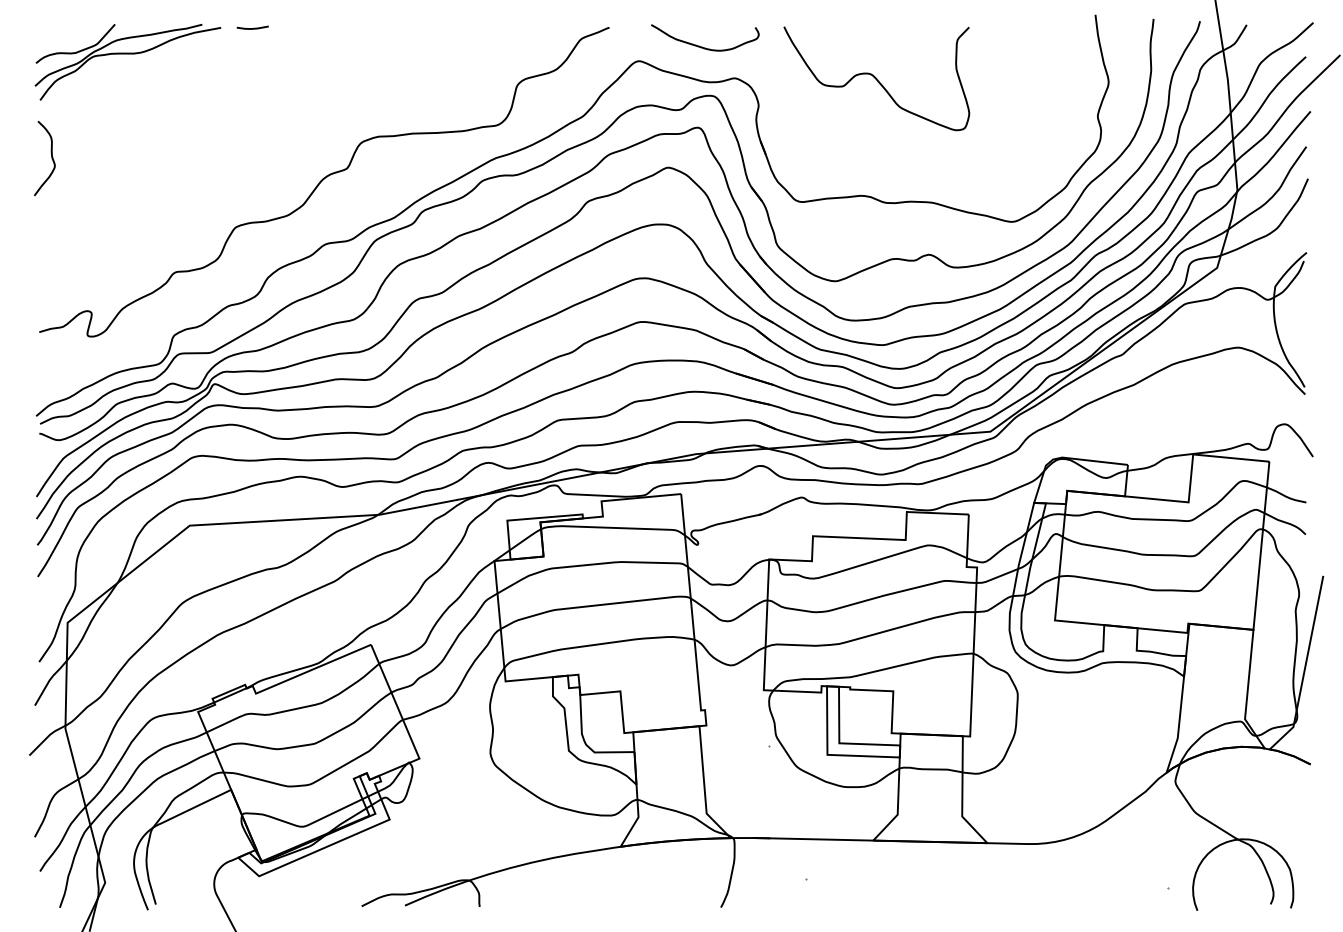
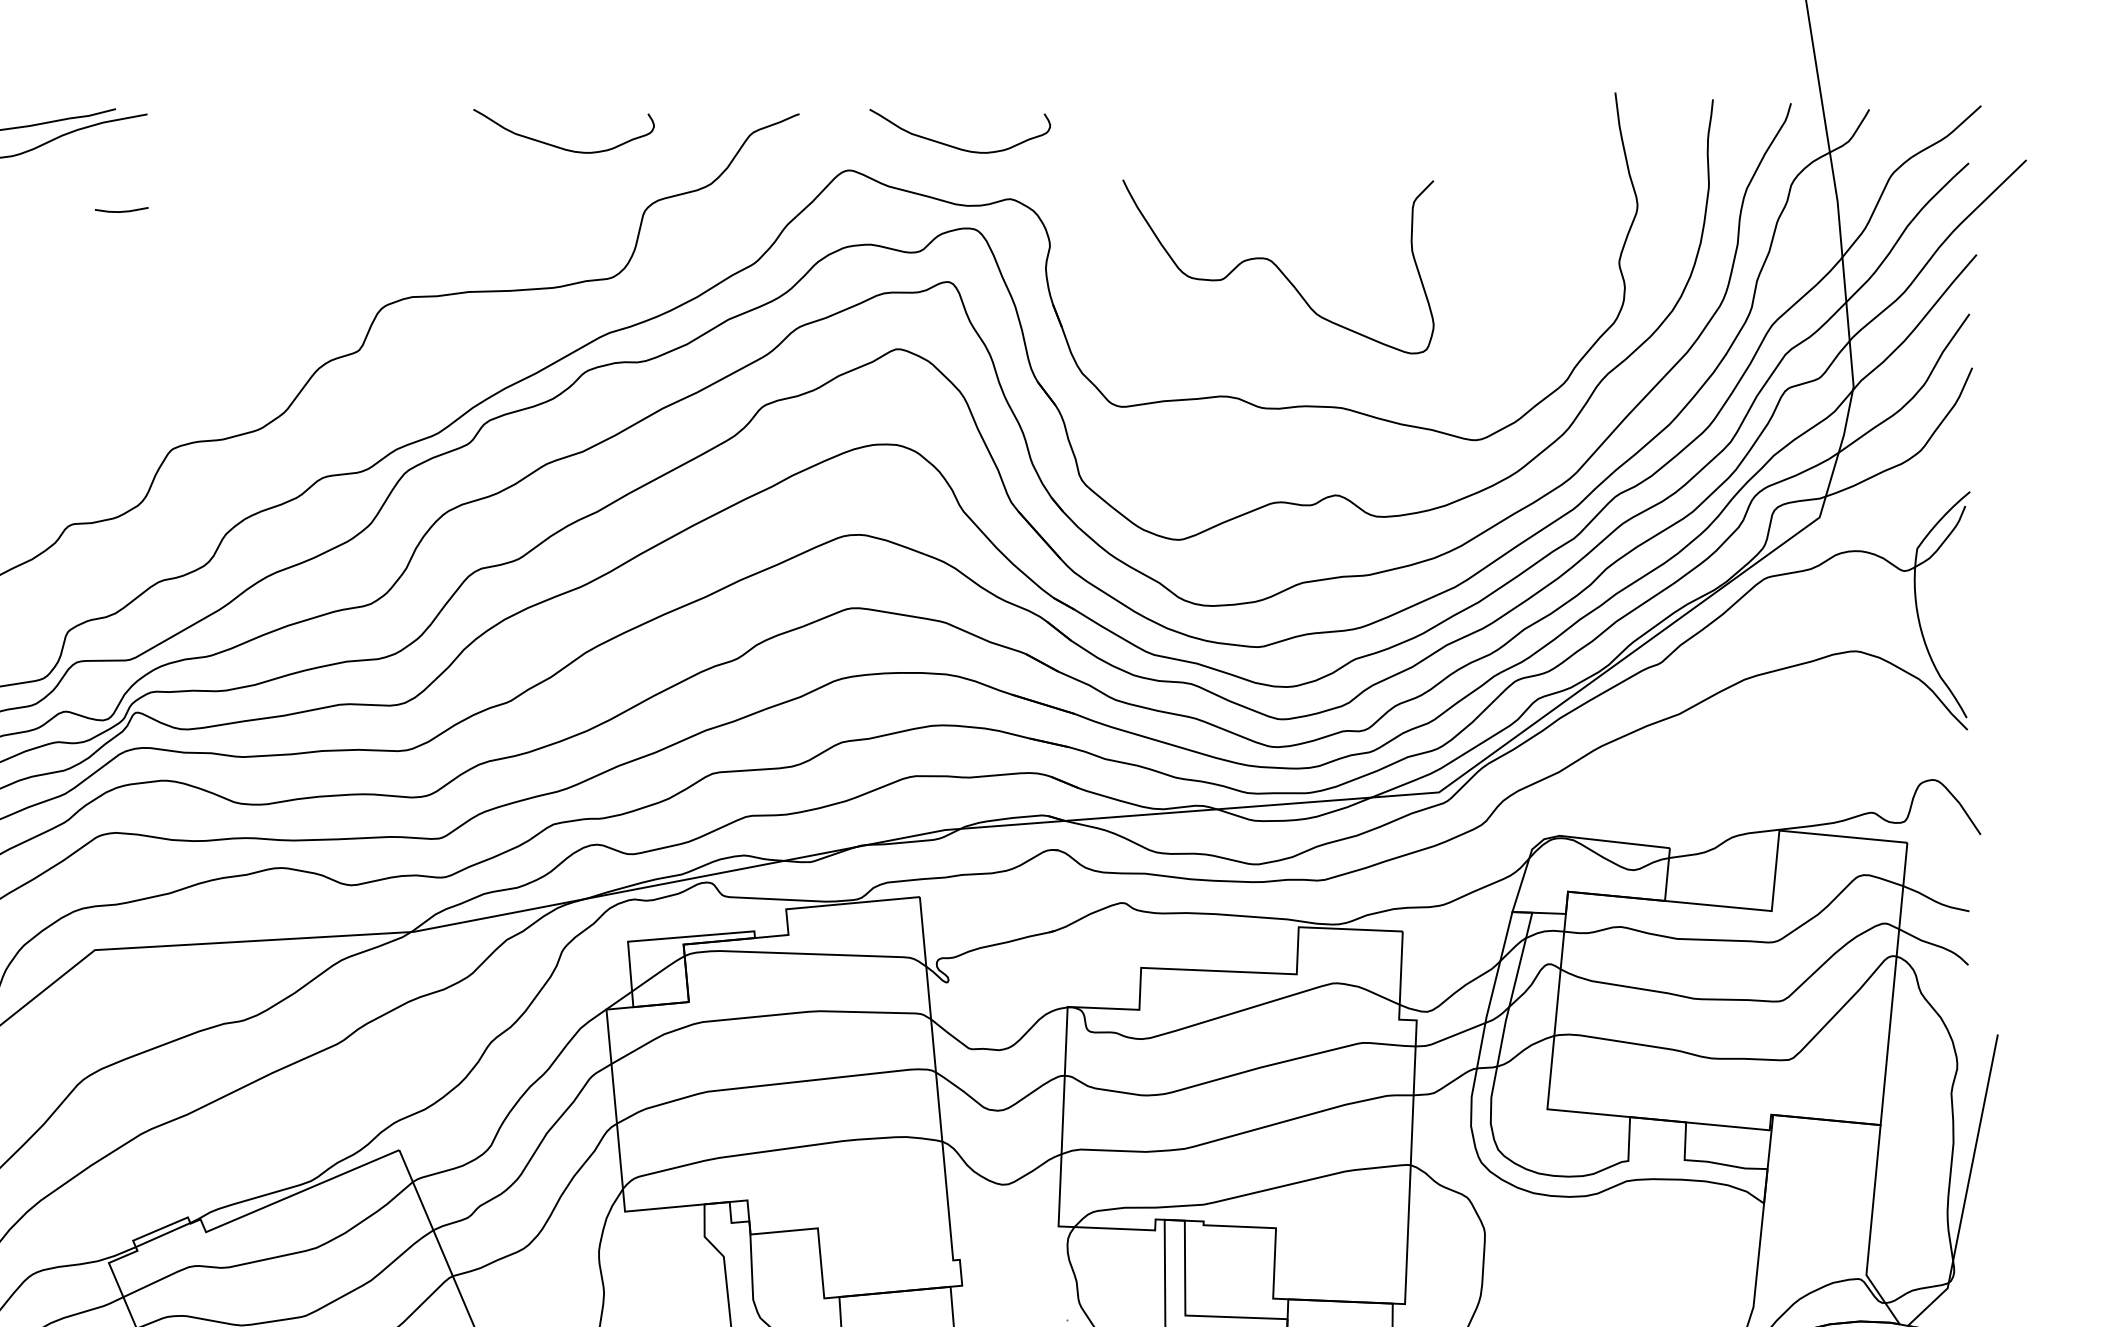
line: (253, 27) -> (122, 209), moved
curve: (466, 46) -> (559, 145), added
curve: (876, 78) -> (1277, 266), moved

